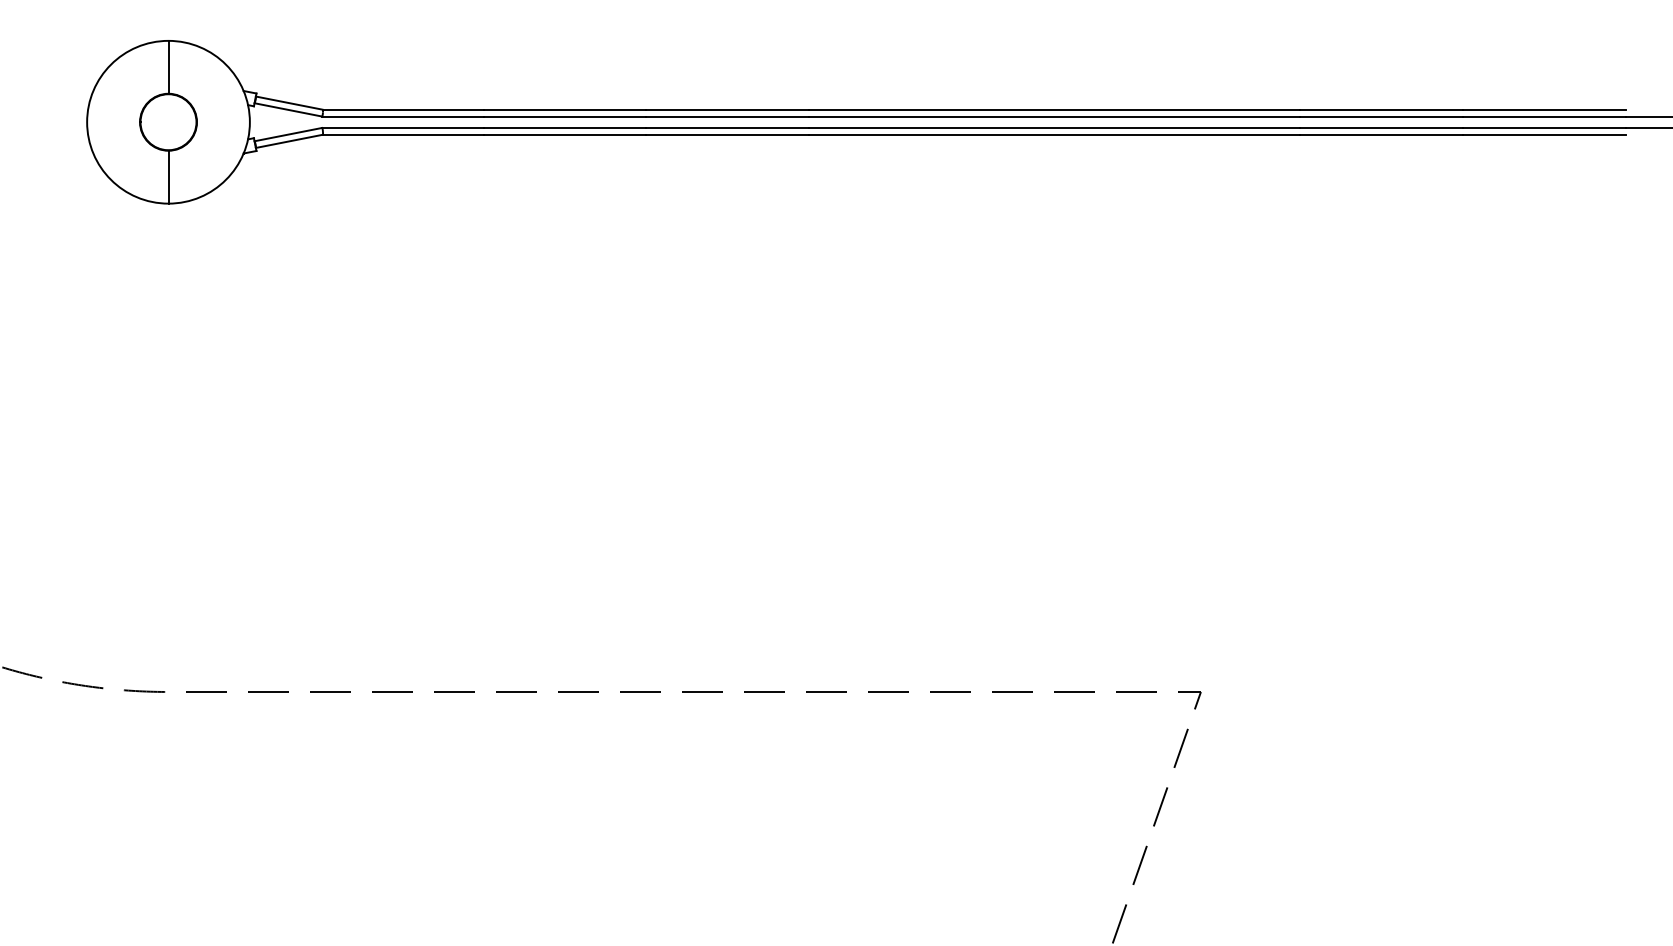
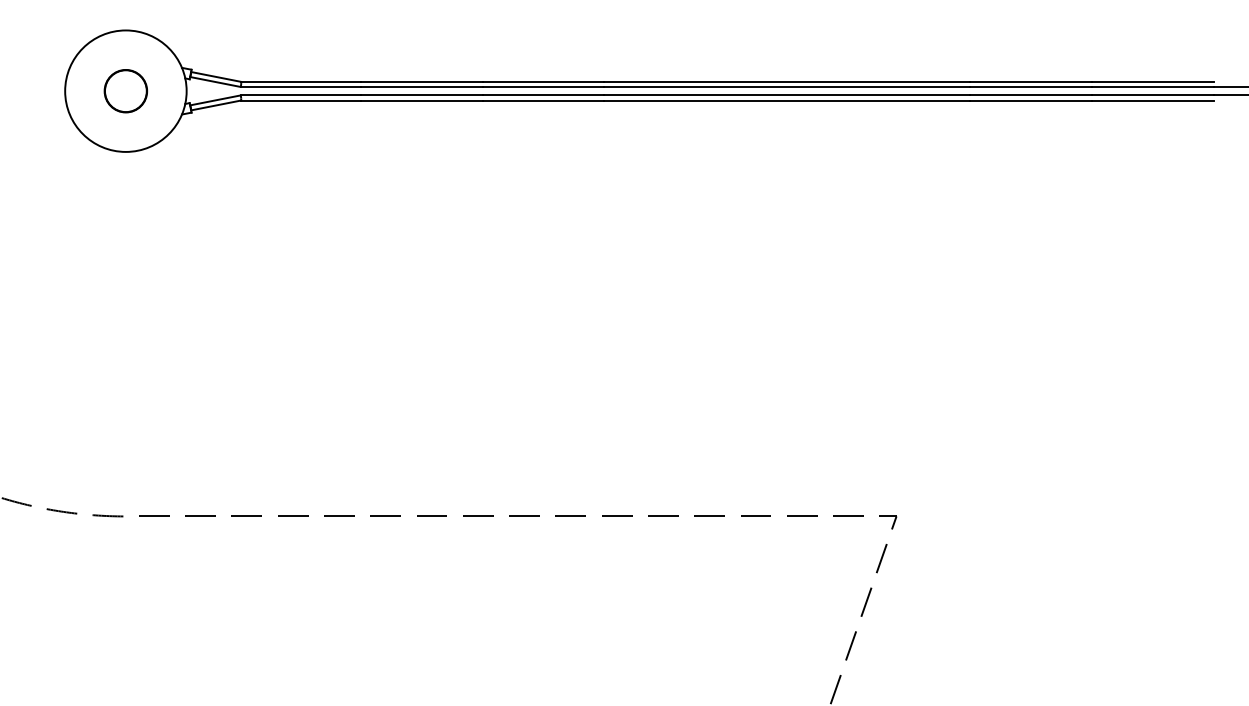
line: (168, 66) -> (125, 49), removed
line: (168, 176) -> (125, 131), removed

